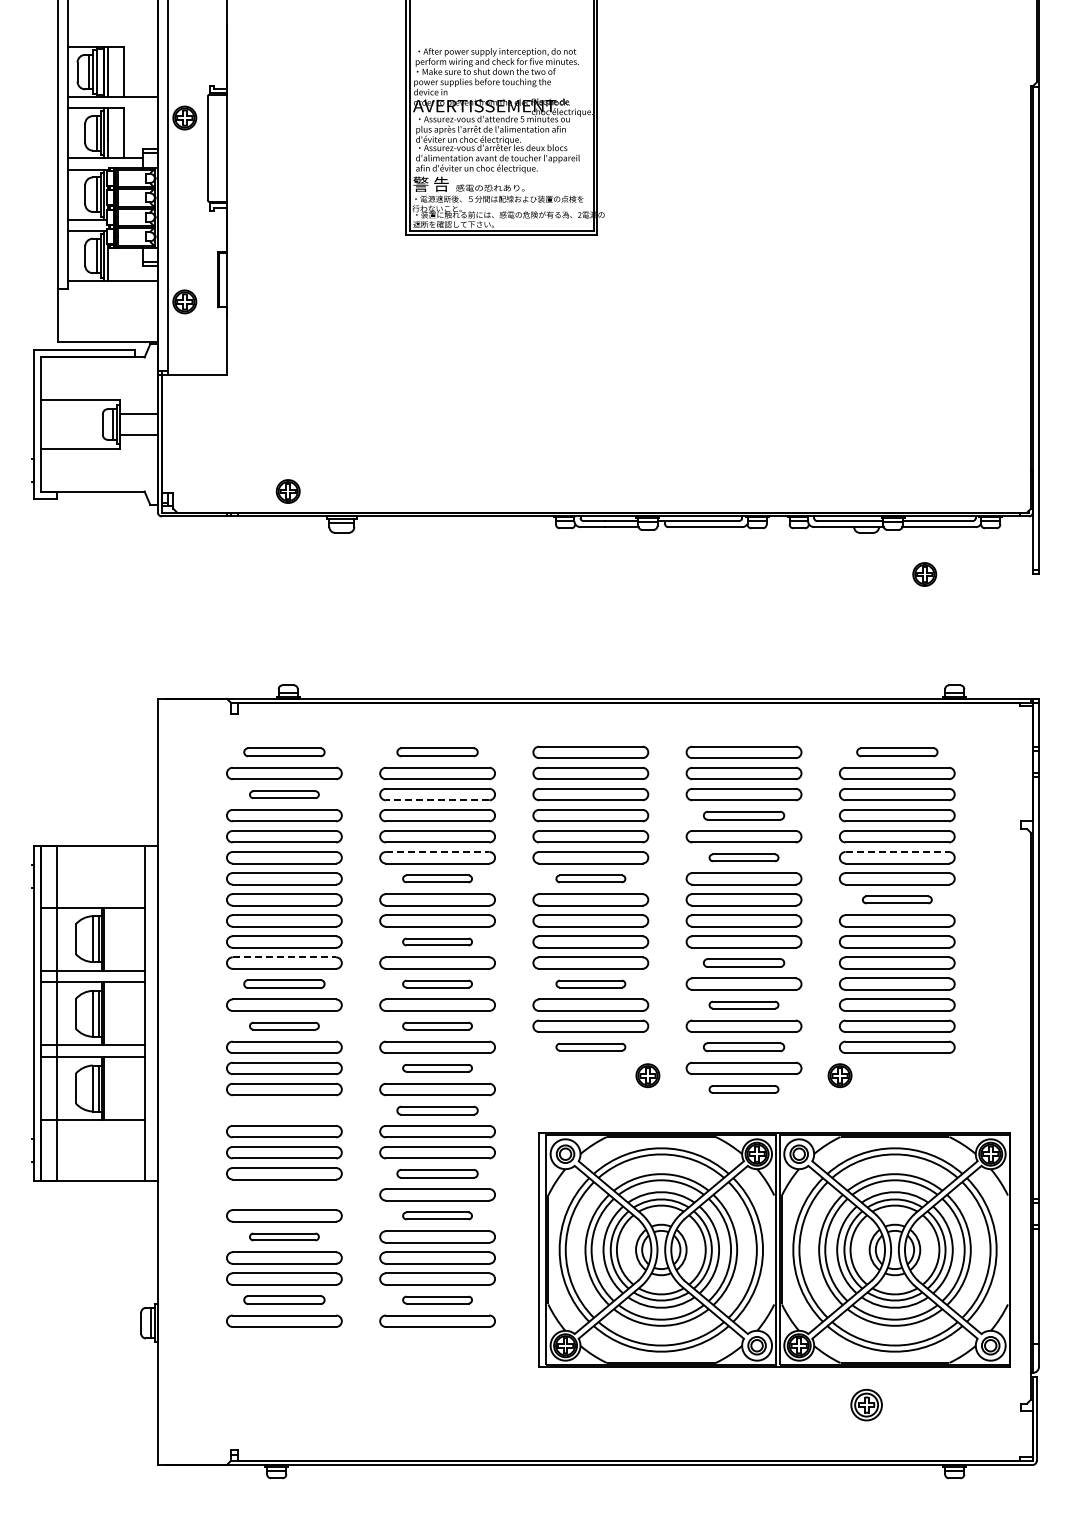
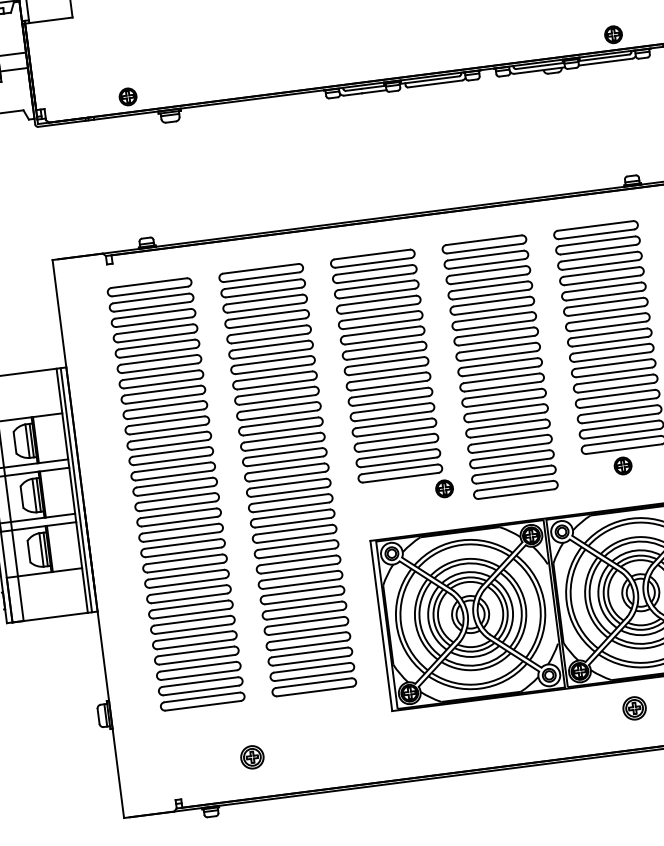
part: (924, 574) -> (613, 34), moved
part: (284, 751) -> (149, 286), size x1.43
part: (437, 751) -> (261, 272), size x1.43
part: (897, 751) -> (596, 229), size x1.43
part: (284, 794) -> (153, 317), size x1.67
line: (437, 800) -> (265, 308), dashed -> solid
part: (743, 815) -> (489, 290), size x1.43
line: (437, 852) -> (270, 345), dashed -> solid
line: (897, 852) -> (605, 303), dashed -> solid
part: (743, 857) -> (493, 321), size x1.67
part: (437, 878) -> (272, 364), size x1.67
part: (590, 878) -> (384, 350), size x1.67
part: (897, 899) -> (609, 337), size x1.67
part: (437, 941) -> (278, 410), size x1.67
line: (284, 957) -> (168, 436), dashed -> solid
part: (743, 962) -> (503, 397), size x1.43
part: (284, 983) -> (171, 455), size x1.43
part: (437, 983) -> (282, 441), size x1.67
part: (590, 983) -> (394, 427), size x1.67
part: (743, 1004) -> (507, 428), size x1.67
line: (150, 1013) -> (76, 489), added
part: (284, 1025) -> (175, 486), size x1.67
part: (437, 1025) -> (286, 471), size x1.67
part: (590, 1046) -> (400, 472), size x1.67
part: (743, 1046) -> (511, 458), size x1.43
part: (437, 1067) -> (290, 502), size x1.67
part: (839, 1075) -> (622, 465), moved
part: (743, 1089) -> (515, 489), size x1.67
part: (284, 1110) -> (183, 548), added
part: (437, 1110) -> (294, 533), size x1.43
part: (437, 1173) -> (300, 579), size x1.43
part: (284, 1194) -> (190, 609), added
part: (437, 1215) -> (304, 610), size x1.67
part: (284, 1236) -> (194, 639), size x1.67
part: (284, 1299) -> (200, 685), size x1.43
part: (437, 1299) -> (312, 671), size x1.67
part: (341, 1404) -> (252, 756), added

